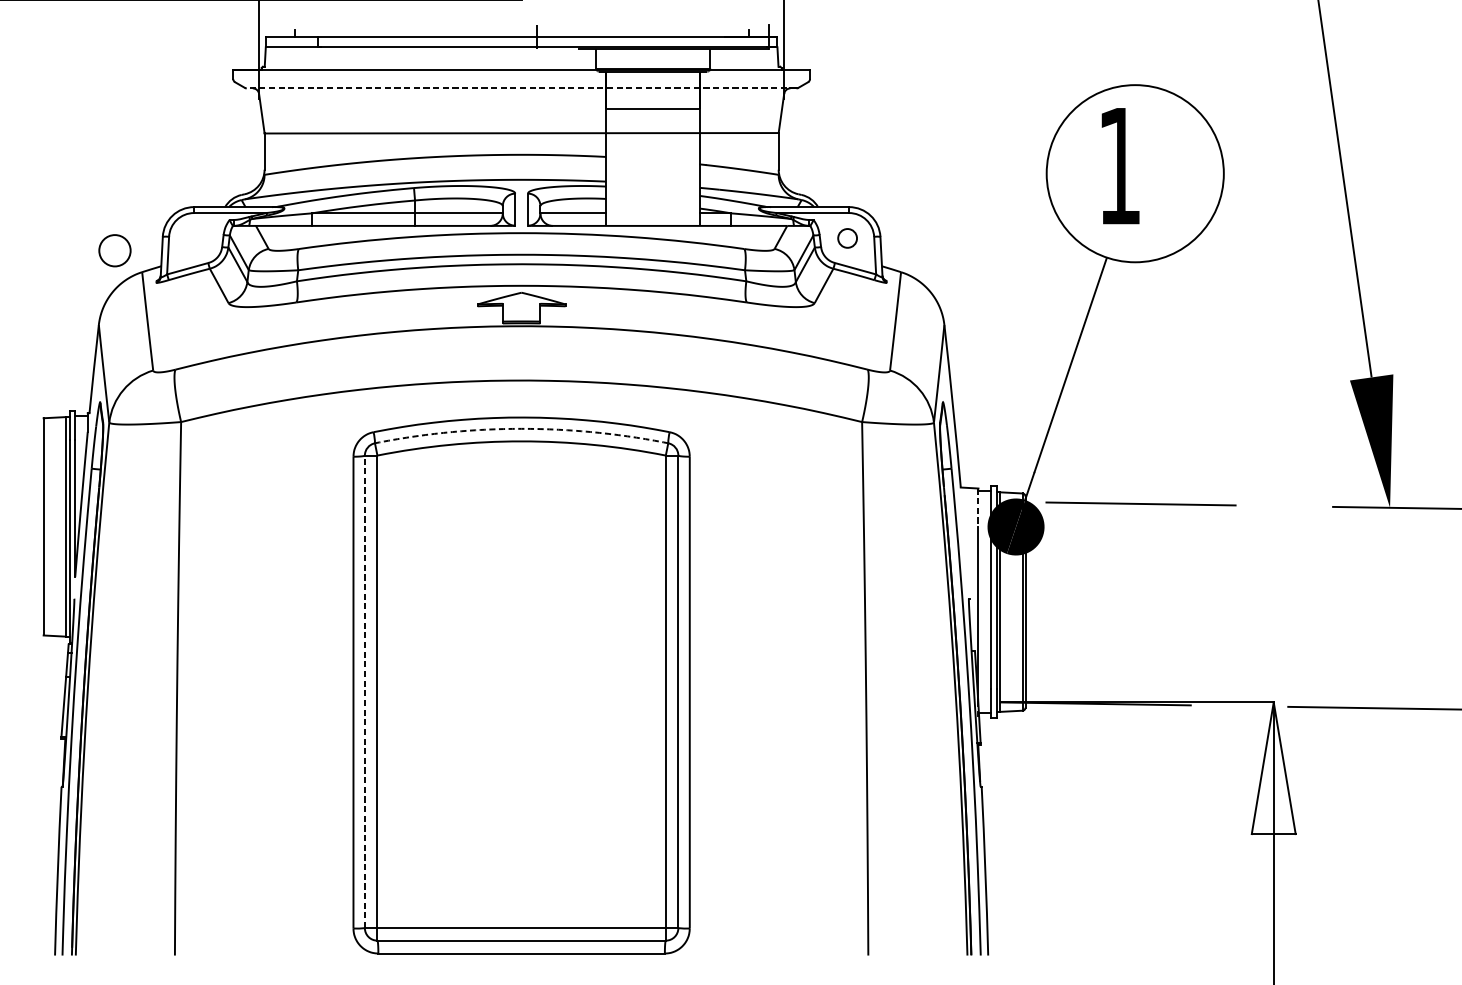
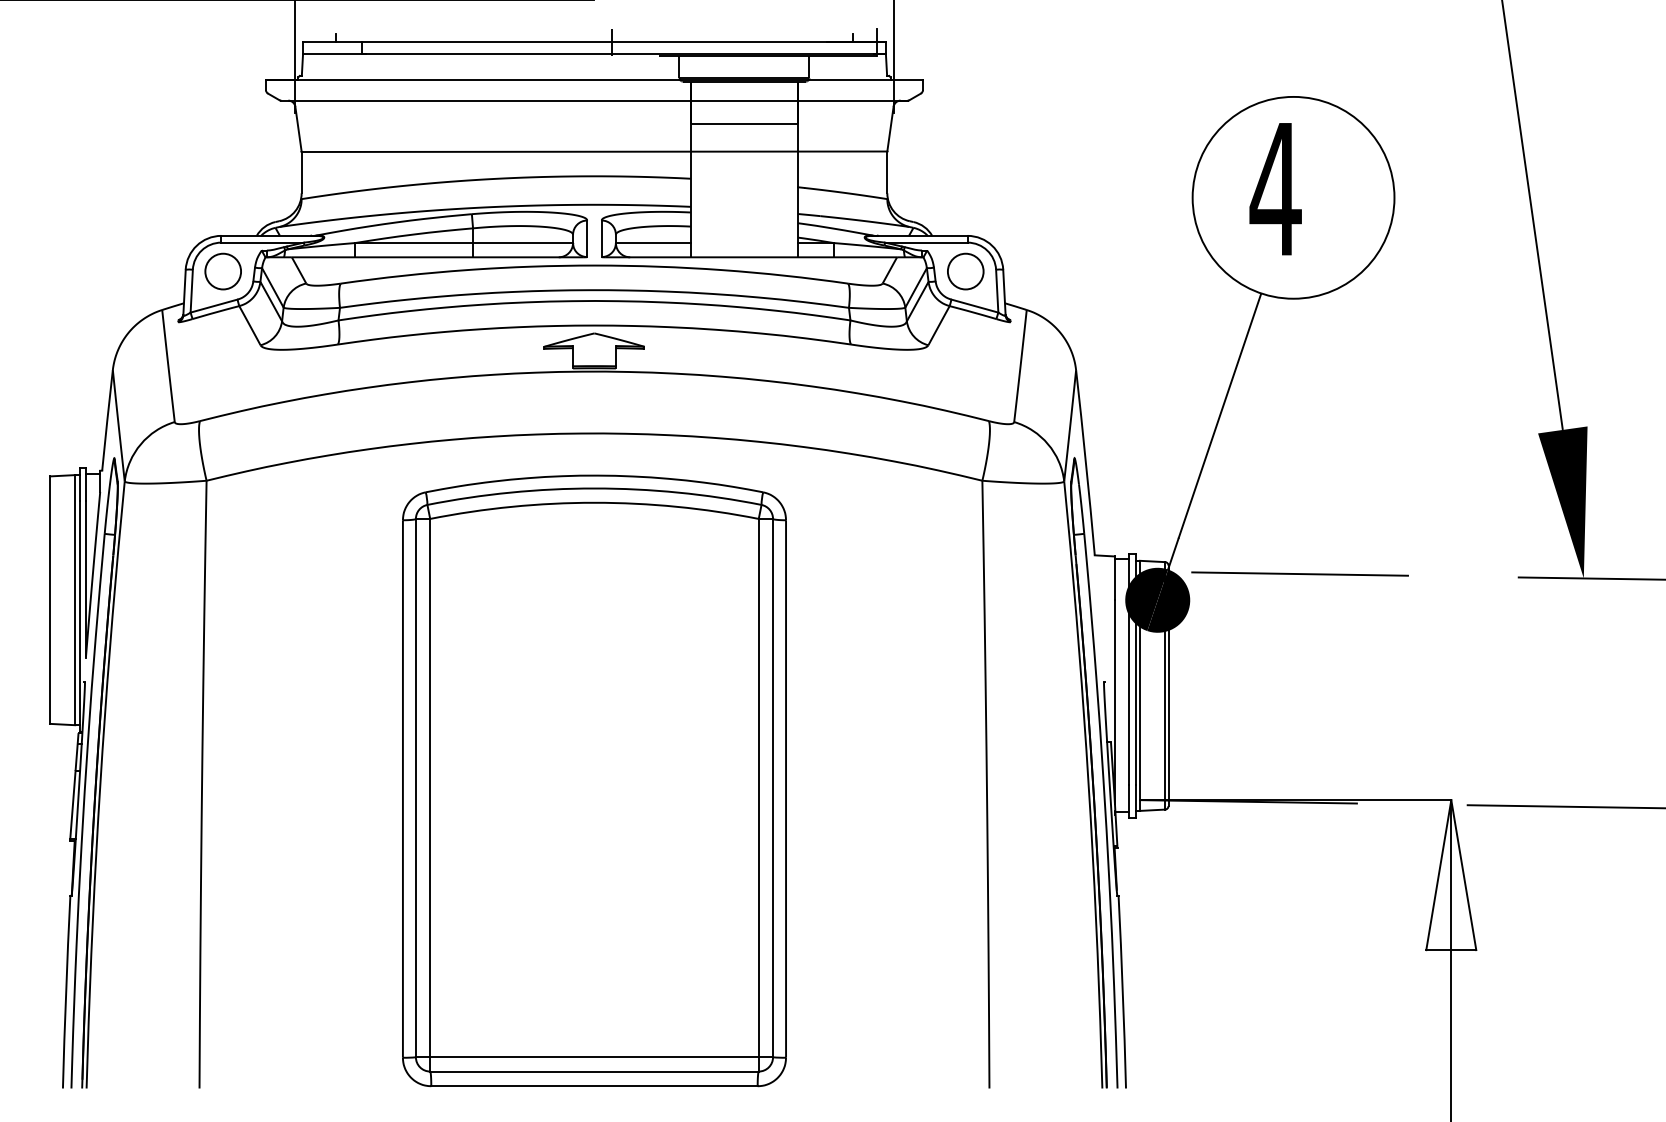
line: (520, 88) -> (593, 100), dashed -> solid
text: (1119, 166) -> (1275, 189), 1 -> 4
circle: (847, 238) -> (965, 271), size x1.67
circle: (114, 250) -> (222, 271), moved
arc: (521, 428) -> (594, 488), dashed -> solid
line: (978, 507) -> (1114, 578), dashed -> solid
line: (364, 691) -> (415, 787), dashed -> solid

